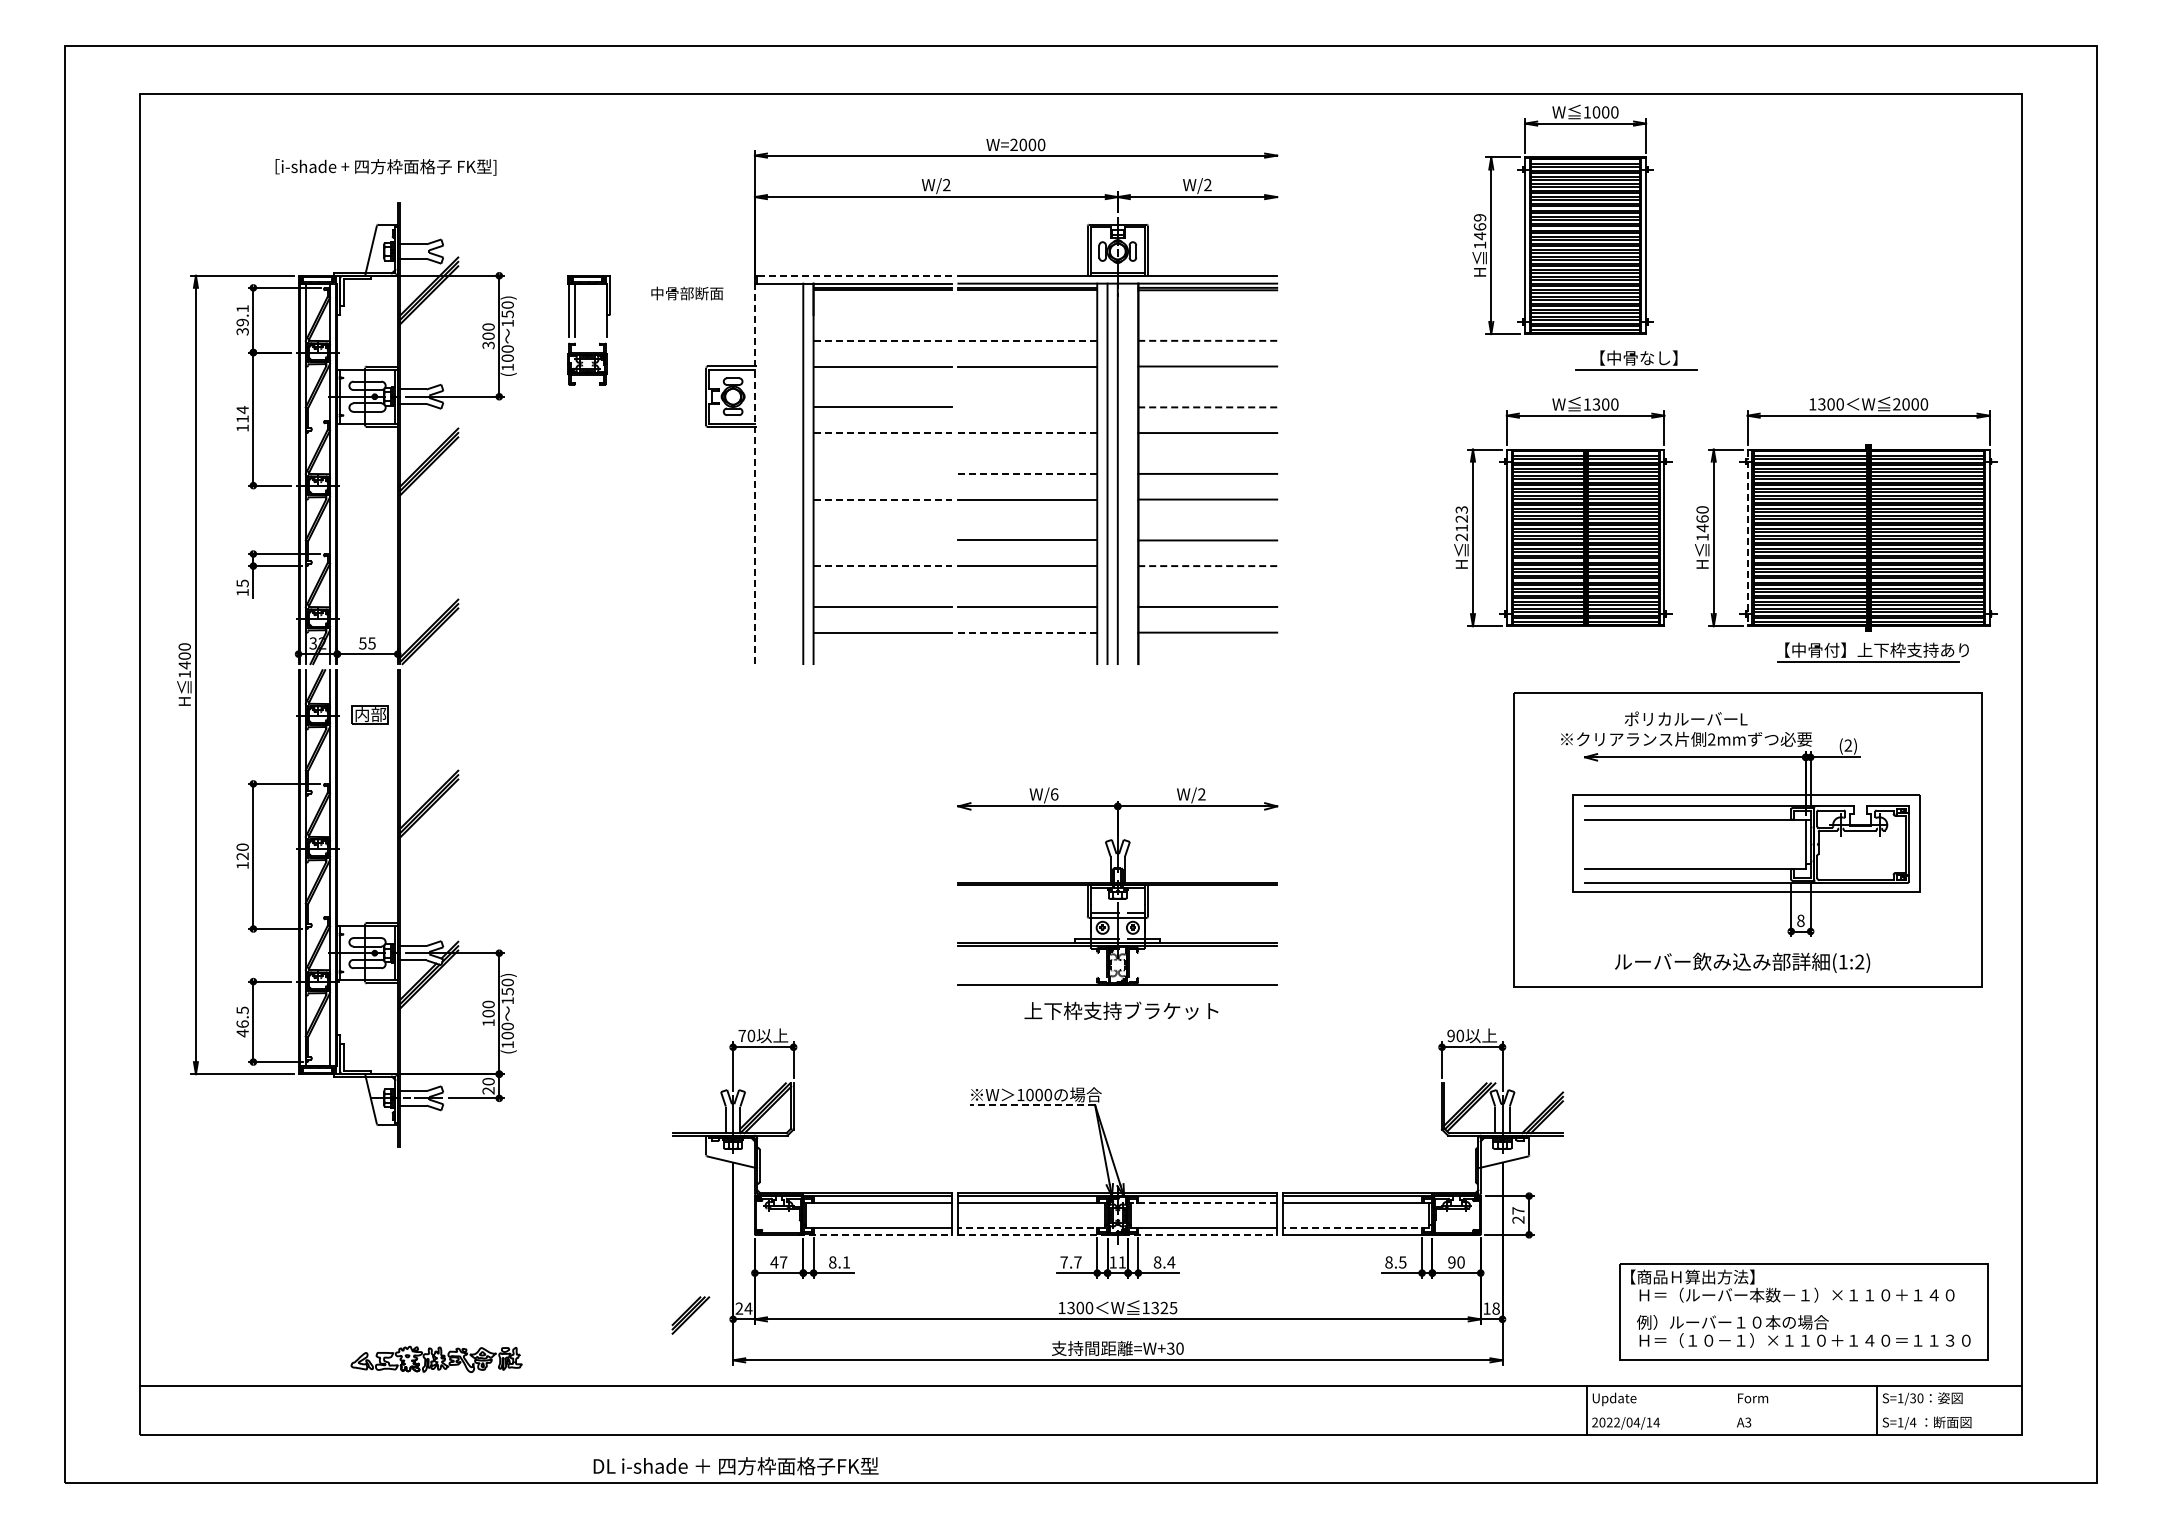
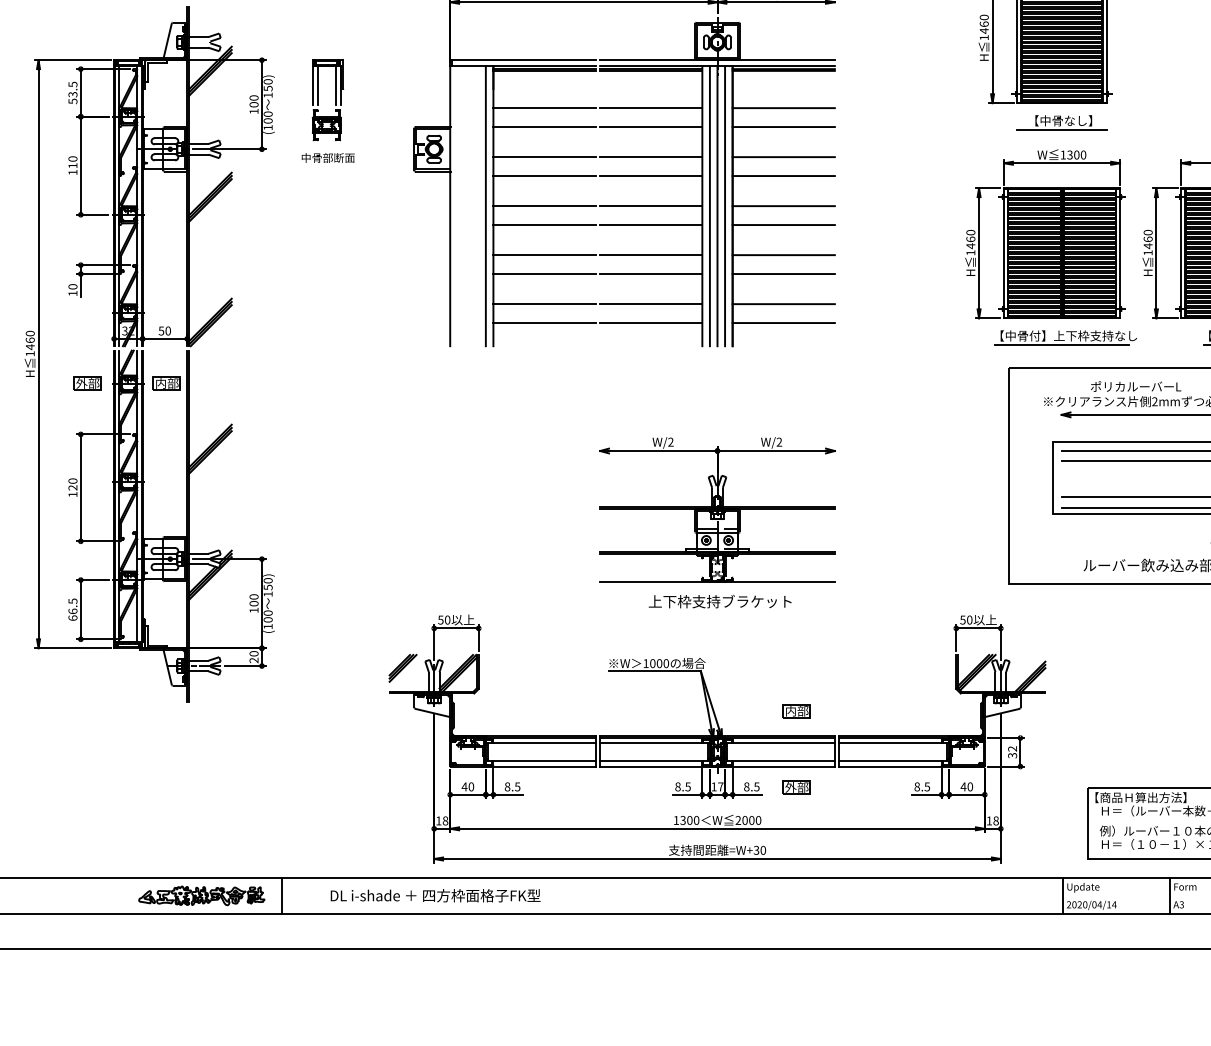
text: (1480, 217) -> (984, 17), 1469 -> 1460
line: (854, 275) -> (523, 60), dashed -> solid
text: (687, 293) -> (328, 157), moved
line: (600, 309) -> (336, 85), added
text: (242, 319) -> (72, 92), 39.1 -> 53.5
line: (883, 340) -> (544, 107), dashed -> solid
line: (1028, 340) -> (651, 107), dashed -> solid
line: (1207, 340) -> (783, 107), dashed -> solid
text: (488, 345) -> (254, 111), 300 -> 100
part: (1636, 360) -> (1061, 122), moved
line: (1027, 407) -> (650, 157), added
line: (1207, 407) -> (783, 157), dashed -> solid
text: (242, 410) -> (72, 159), 114 -> 110
line: (883, 433) -> (544, 176), dashed -> solid
line: (1028, 433) -> (651, 176), dashed -> solid
line: (754, 473) -> (449, 205), dashed -> solid
line: (882, 473) -> (544, 205), added
line: (1028, 473) -> (651, 205), dashed -> solid
line: (1128, 473) -> (725, 205), added
line: (883, 499) -> (544, 224), dashed -> solid
text: (1461, 523) -> (970, 242), 2123 -> 1460
line: (1747, 538) -> (1181, 253), dashed -> solid
line: (882, 540) -> (544, 255), added
line: (883, 566) -> (544, 274), dashed -> solid
line: (1207, 566) -> (783, 274), dashed -> solid
text: (242, 583) -> (72, 286), 15 -> 10
line: (1028, 632) -> (651, 322), dashed -> solid
text: (371, 643) -> (167, 331), 55 -> 50
part: (1590, 652) -> (1065, 337), added
text: (184, 655) -> (30, 339), 1400 -> 1460
part: (261, 714) -> (86, 383), added
text: (1054, 794) -> (670, 442), W/6 -> W/2
text: (242, 1033) -> (72, 618), 46.5 -> 66.5
text: (1450, 1035) -> (962, 619), 90 -> 50
text: (742, 1036) -> (441, 620), 70 -> 50
line: (1032, 1105) -> (654, 671), dashed -> solid
part: (1224, 1159) -> (796, 711), added
line: (1202, 1203) -> (779, 743), dashed -> solid
text: (1518, 1215) -> (1012, 752), 27 -> 32
line: (1030, 1227) -> (653, 761), dashed -> solid
line: (1355, 1227) -> (892, 761), dashed -> solid
line: (875, 1234) -> (539, 766), dashed -> solid
line: (1118, 1234) -> (718, 766), dashed -> solid
text: (783, 1262) -> (471, 786), 47 -> 40
text: (846, 1262) -> (517, 786), 8.1 -> 8.5
text: (1070, 1262) -> (682, 786), 7.7 -> 8.5
text: (1122, 1262) -> (720, 786), 11 -> 17
text: (1171, 1262) -> (757, 786), 8.4 -> 8.5
part: (1224, 1262) -> (796, 786), added
text: (1451, 1262) -> (963, 786), 90 -> 40
text: (1159, 1307) -> (748, 820), 1325 -> 2000
text: (743, 1308) -> (441, 820), 24 -> 18
part: (690, 1315) -> (402, 668), moved
part: (436, 1358) -> (201, 895), moved
line: (526, 1410) -> (281, 895), added
line: (1731, 1410) -> (1169, 895), added
text: (1617, 1422) -> (1085, 904), 2022/04/14 -> 2020/04/14
text: (735, 1466) -> (435, 895), moved

